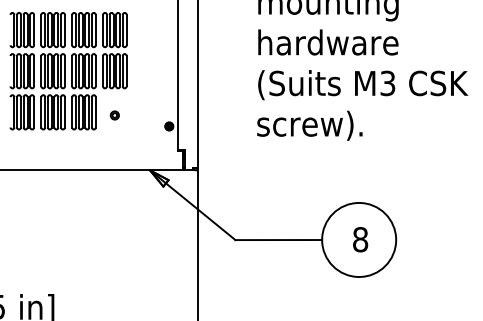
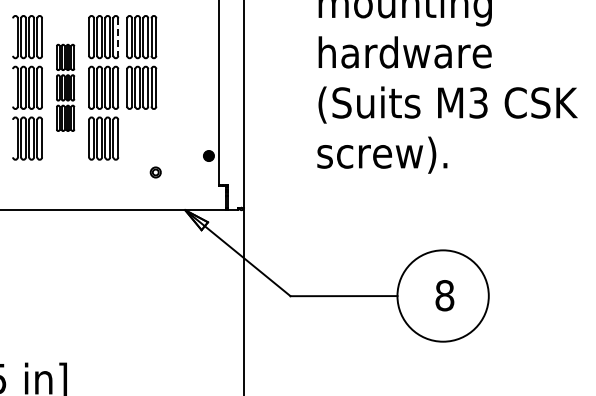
line: (95, 30) -> (118, 37), solid -> dashed
part: (53, 70) -> (65, 87), size x0.6
part: (114, 115) -> (155, 172), moved

